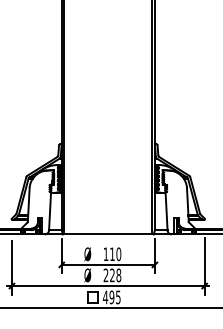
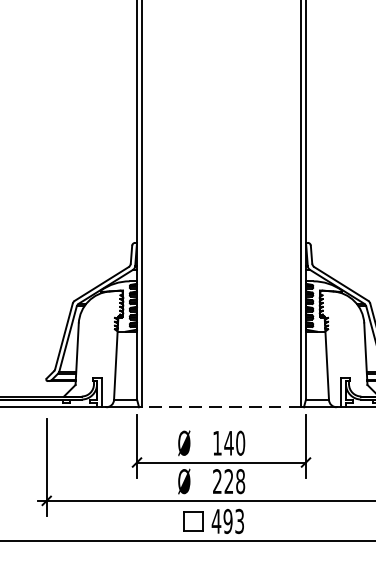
line: (107, 234) -> (220, 407), solid -> dashed
text: (112, 253) -> (229, 441), 110 -> 140
text: (118, 296) -> (239, 519), 495 -> 493

